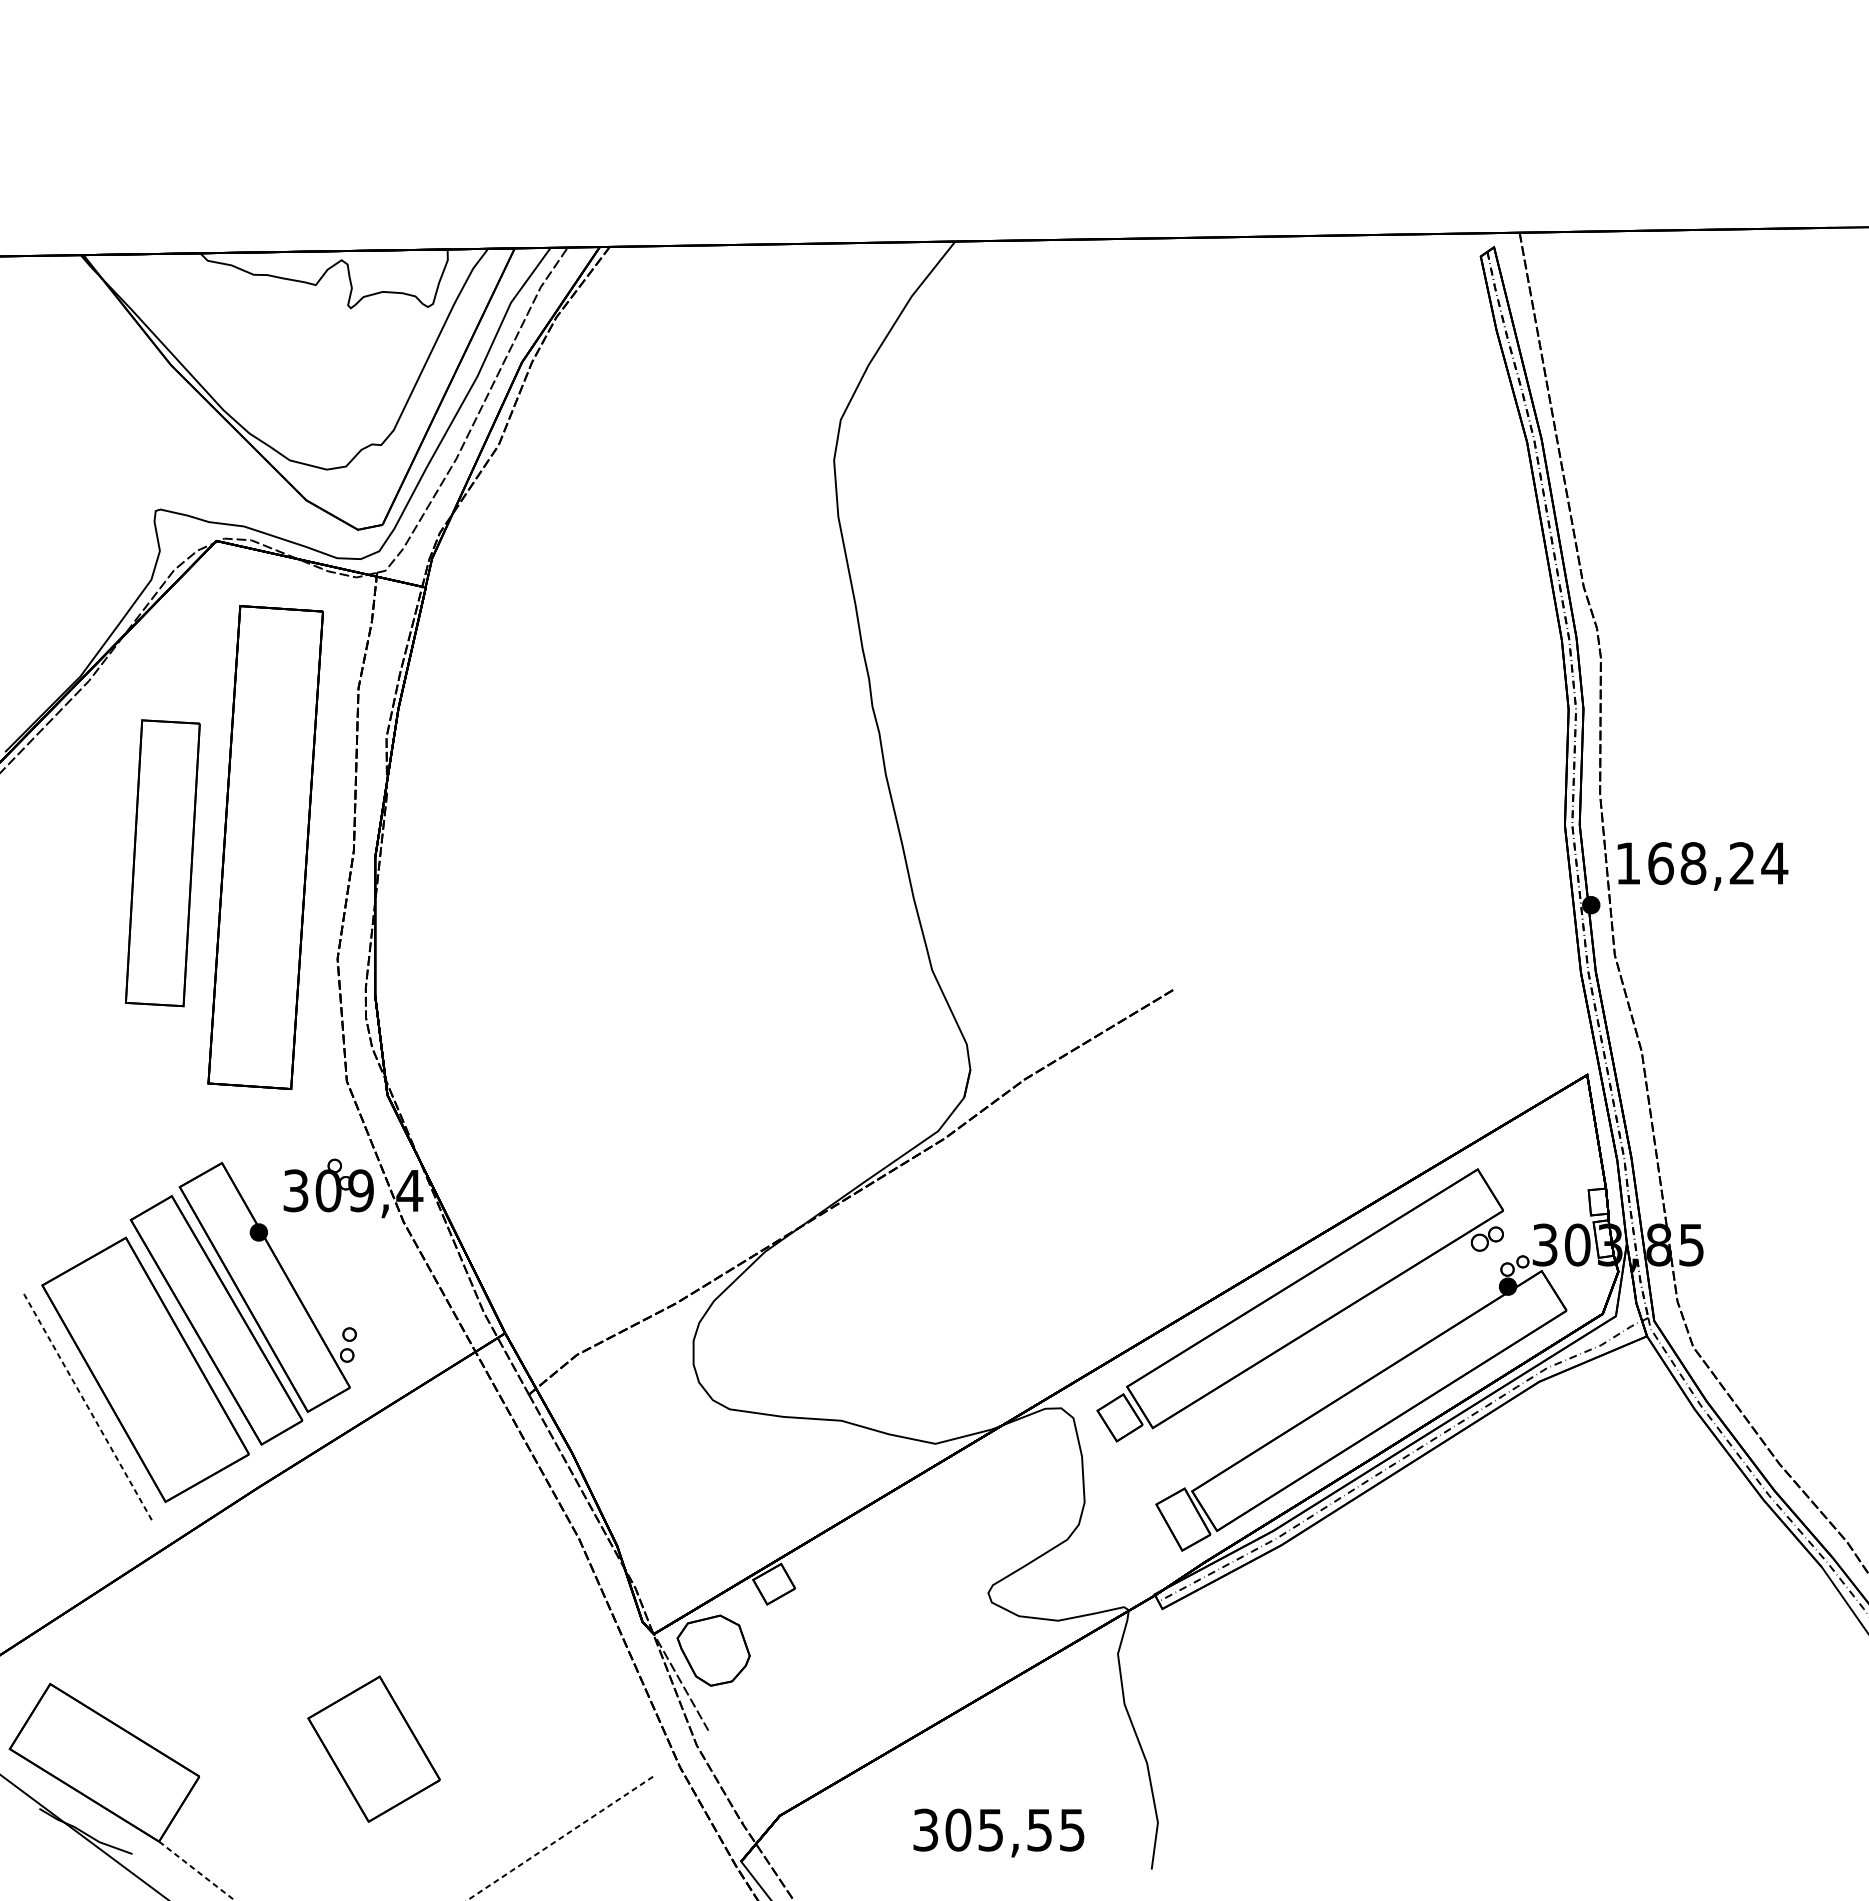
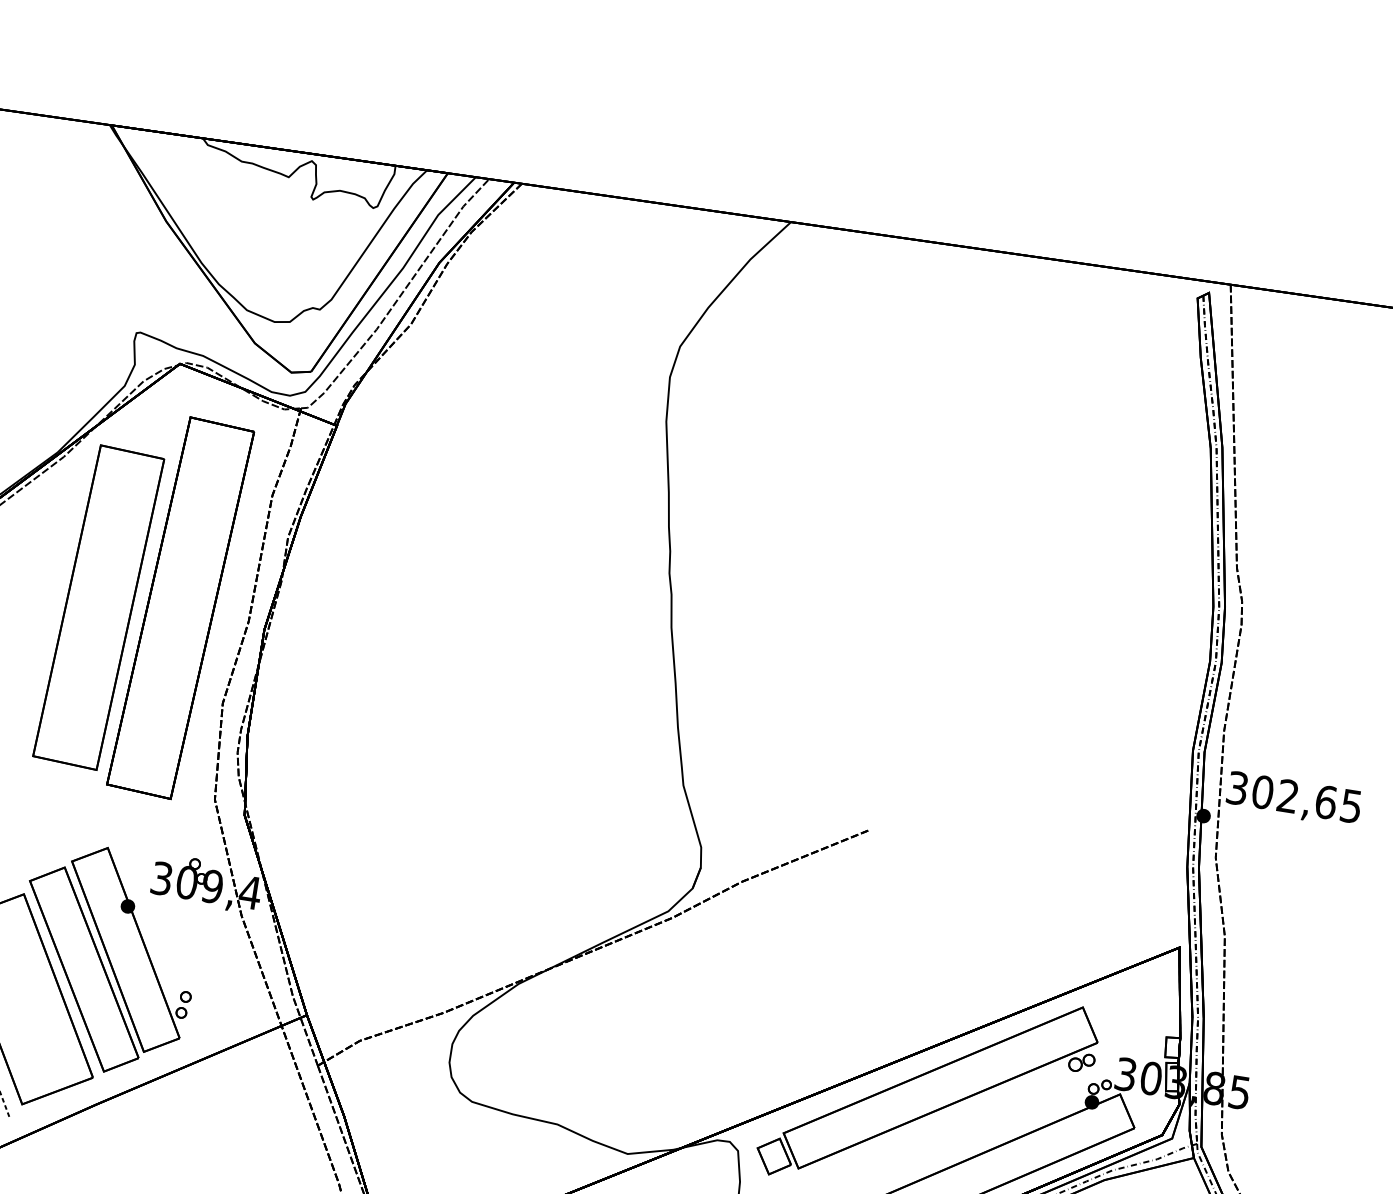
part: (162, 863) -> (98, 607), size x1.43
text: (1702, 863) -> (1295, 797), 168,24 -> 302,65

